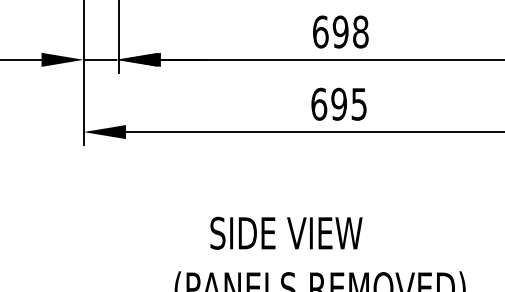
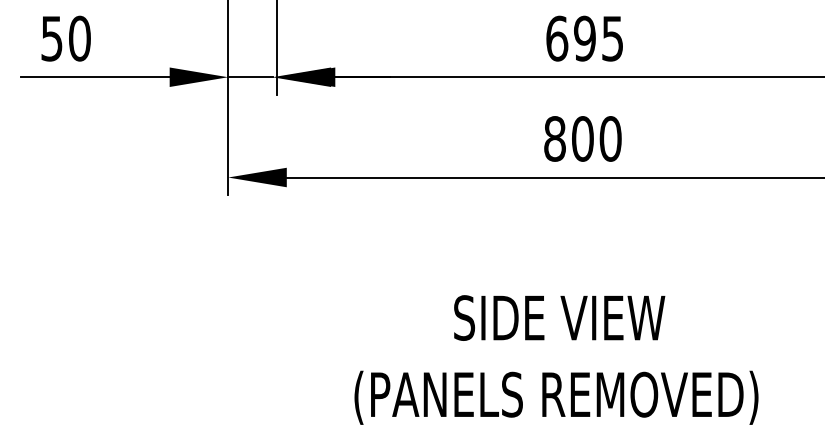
text: (360, 31) -> (612, 38), 698 -> 695
text: (338, 103) -> (582, 138), 695 -> 800
text: (286, 232) -> (559, 317), moved

